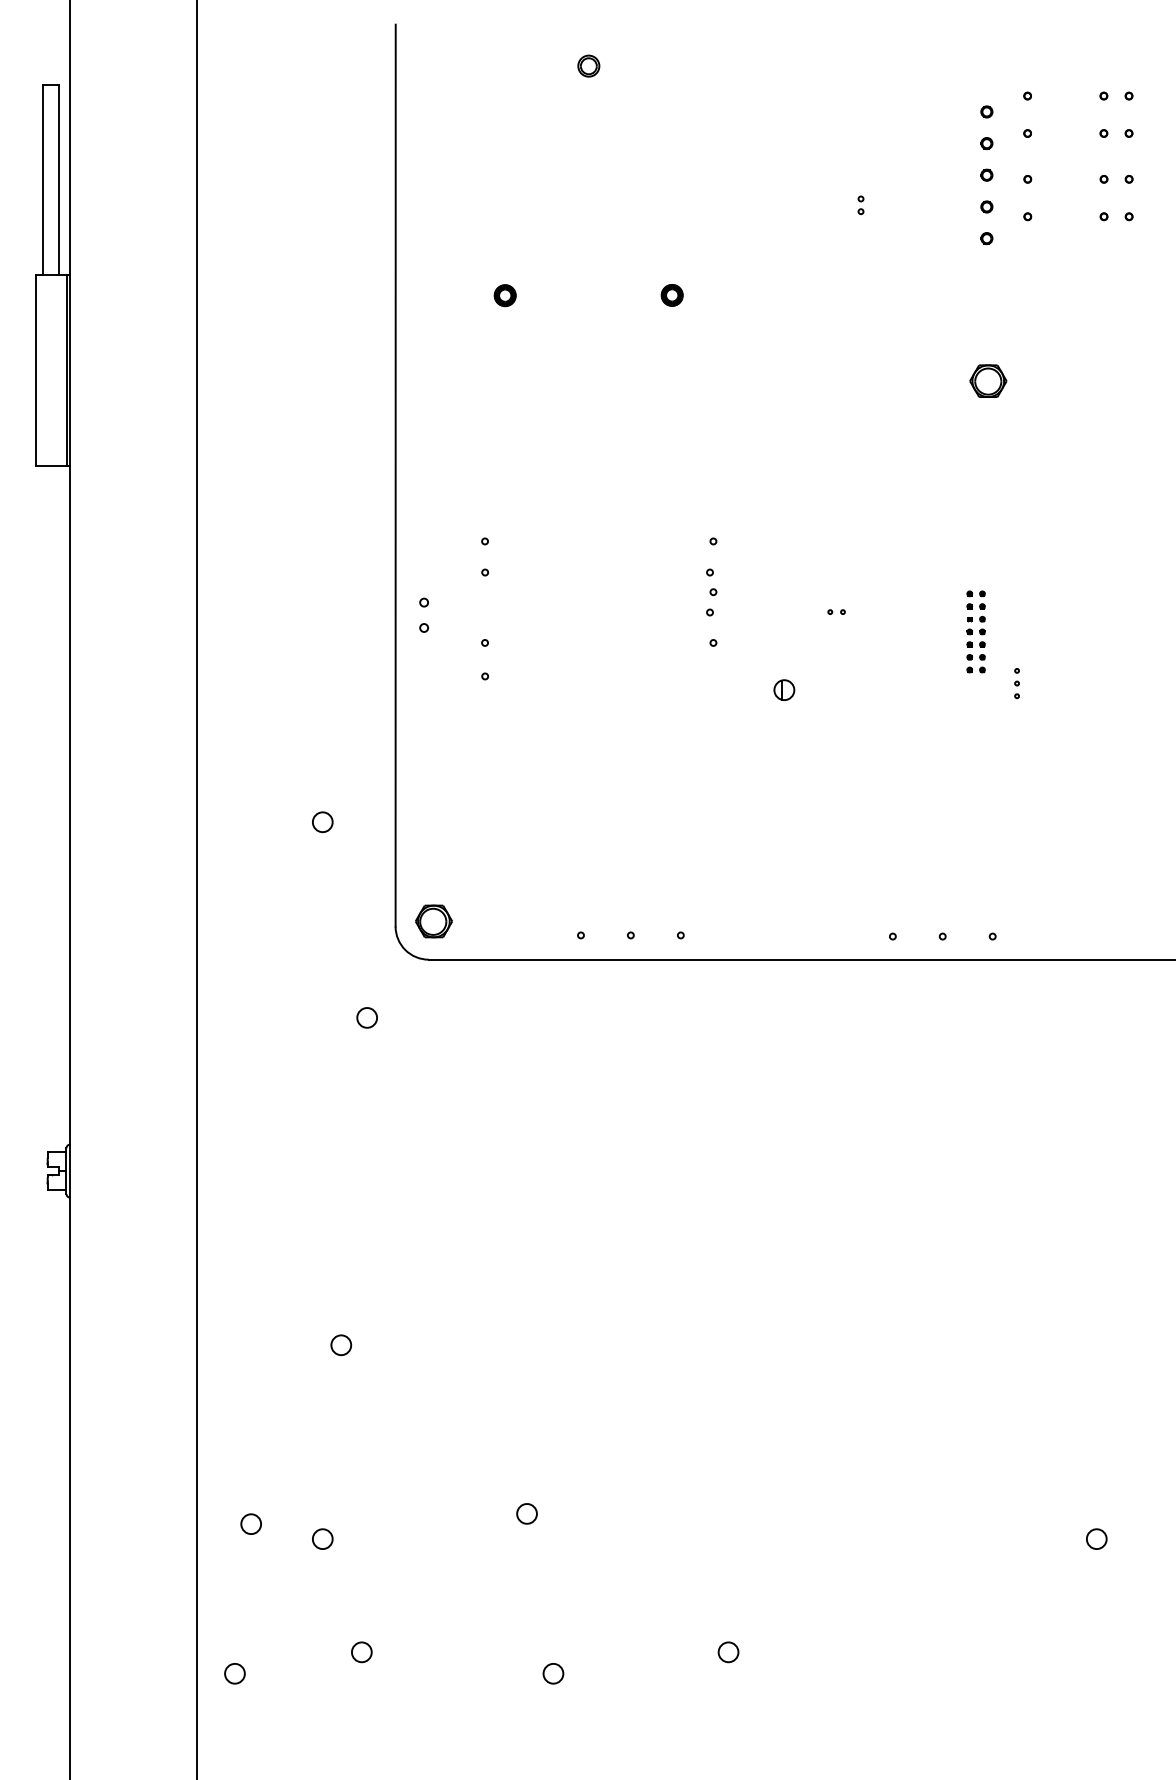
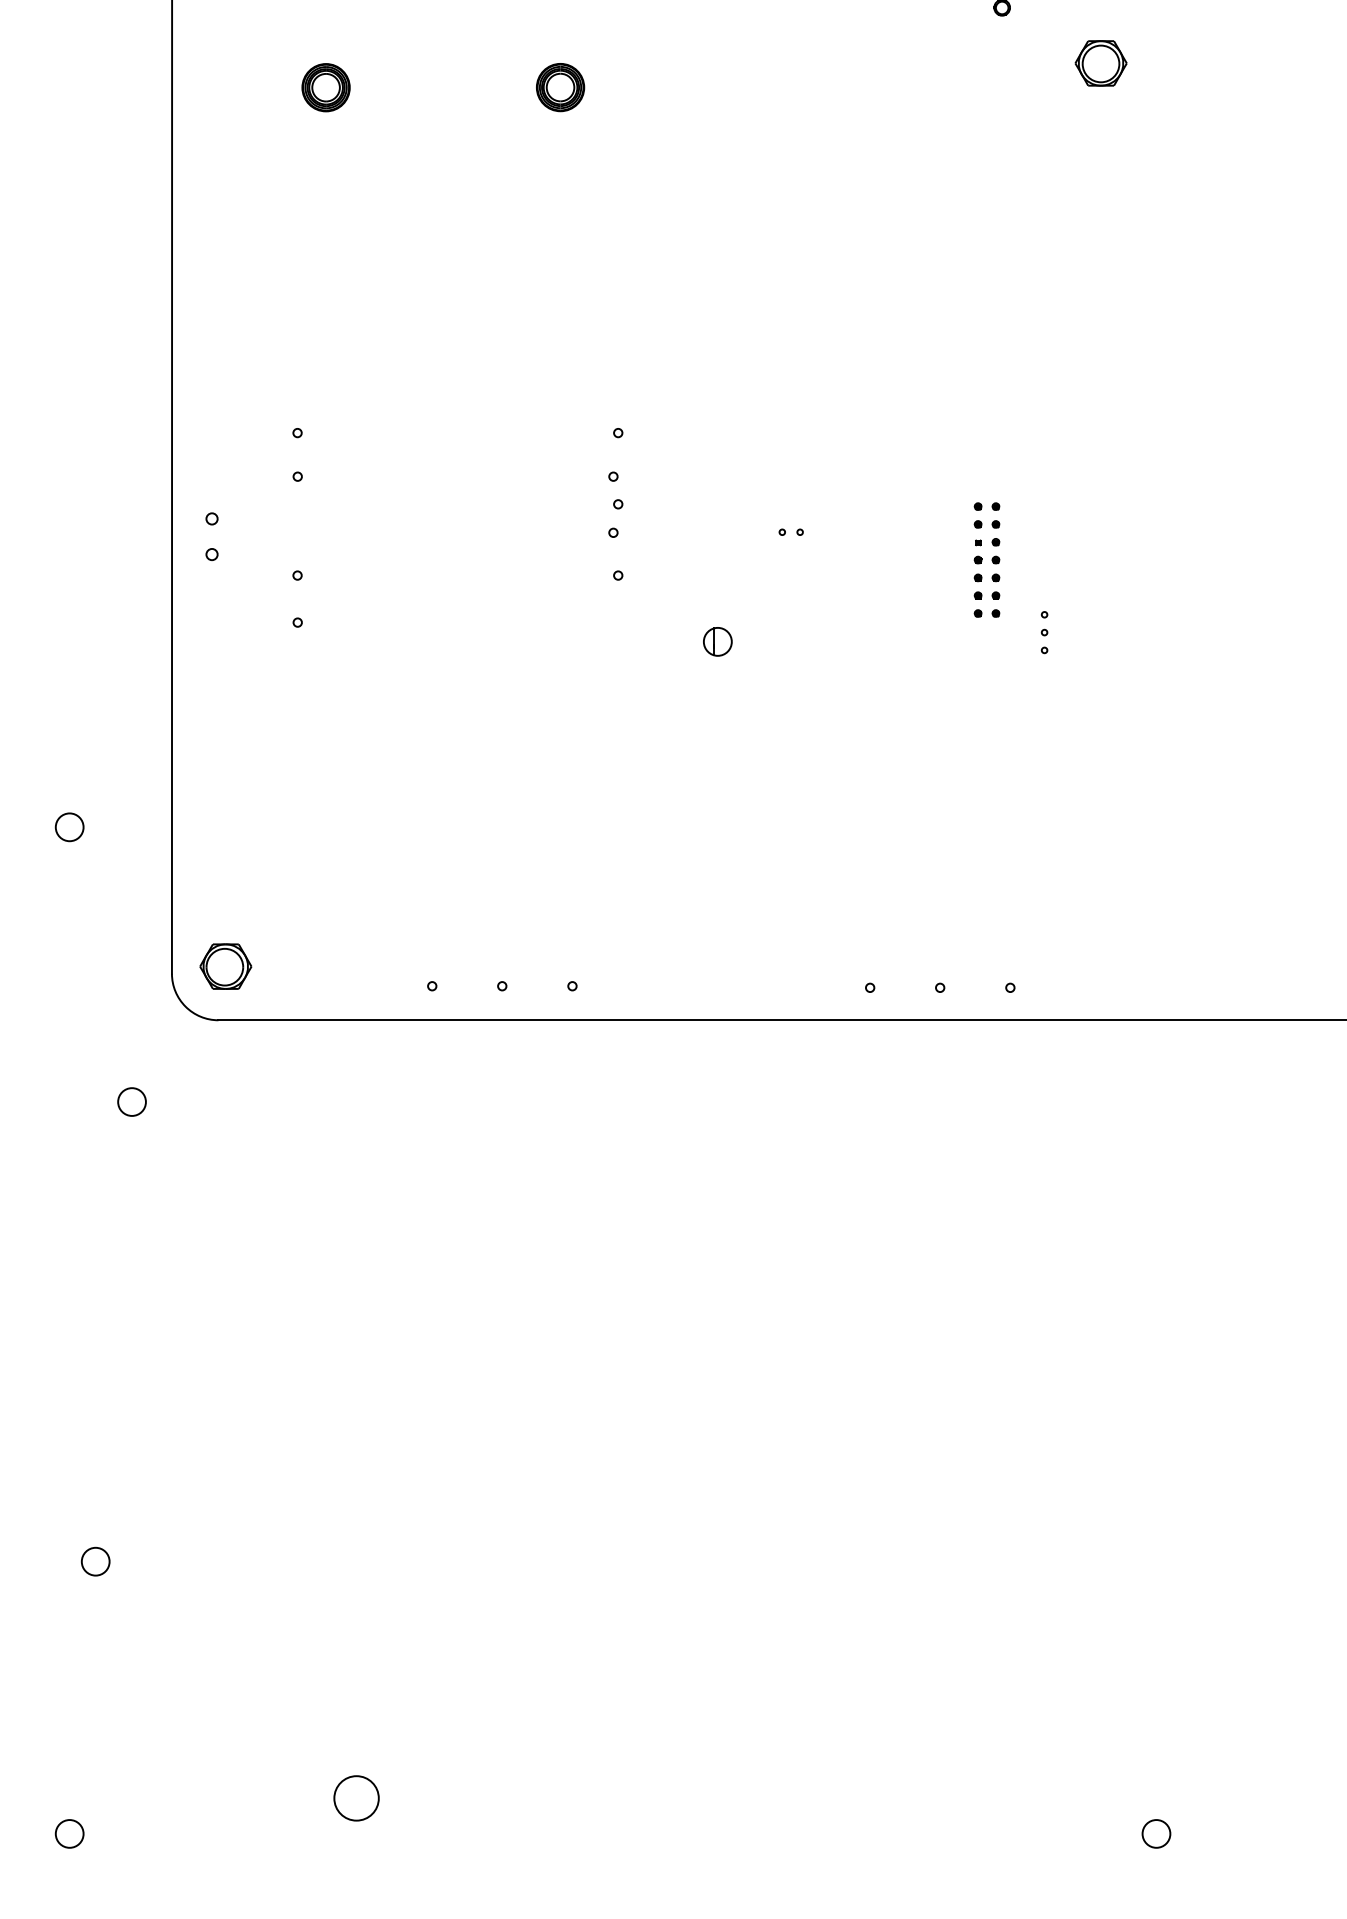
part: (504, 295) -> (324, 87), size x1.6
part: (671, 295) -> (559, 87), size x1.6
part: (988, 380) -> (1101, 62), moved
circle: (526, 1513) -> (355, 1797), size x1.6

